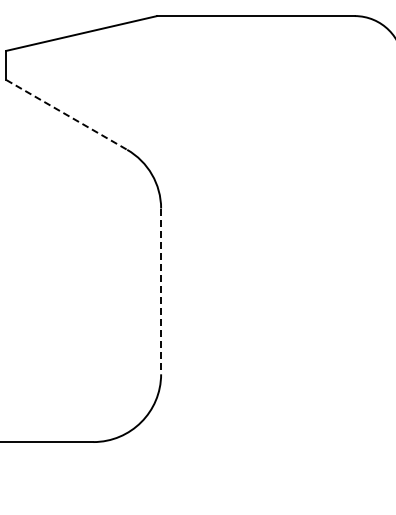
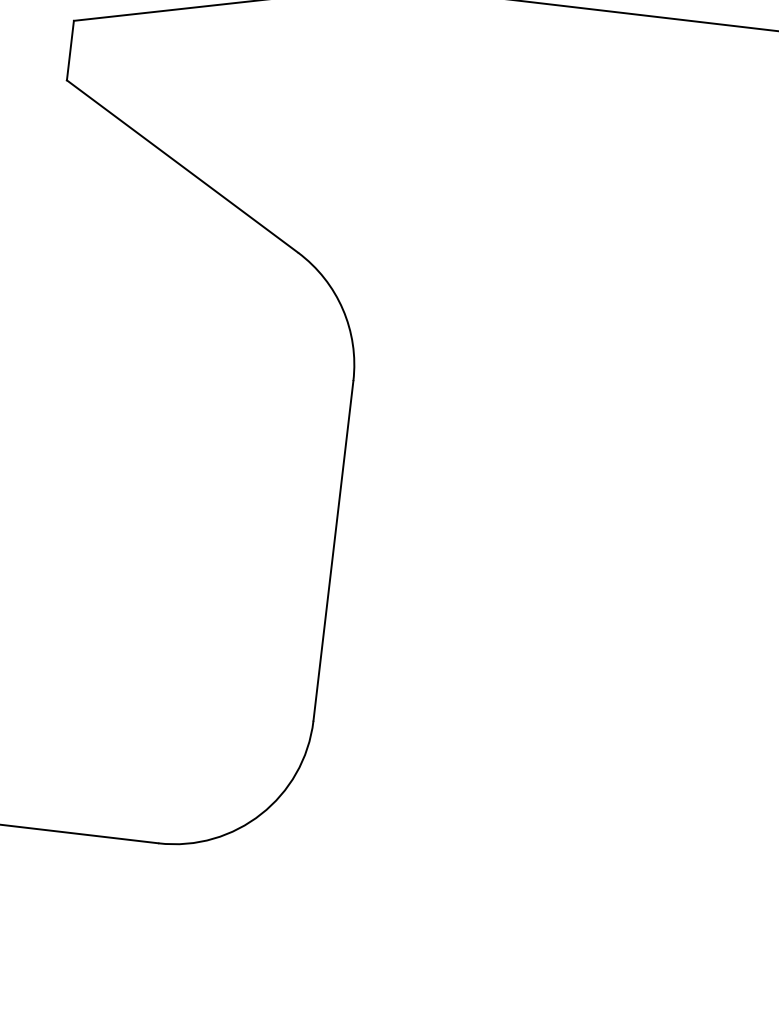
line: (66, 114) -> (182, 165), dashed -> solid
line: (161, 291) -> (334, 551), dashed -> solid

